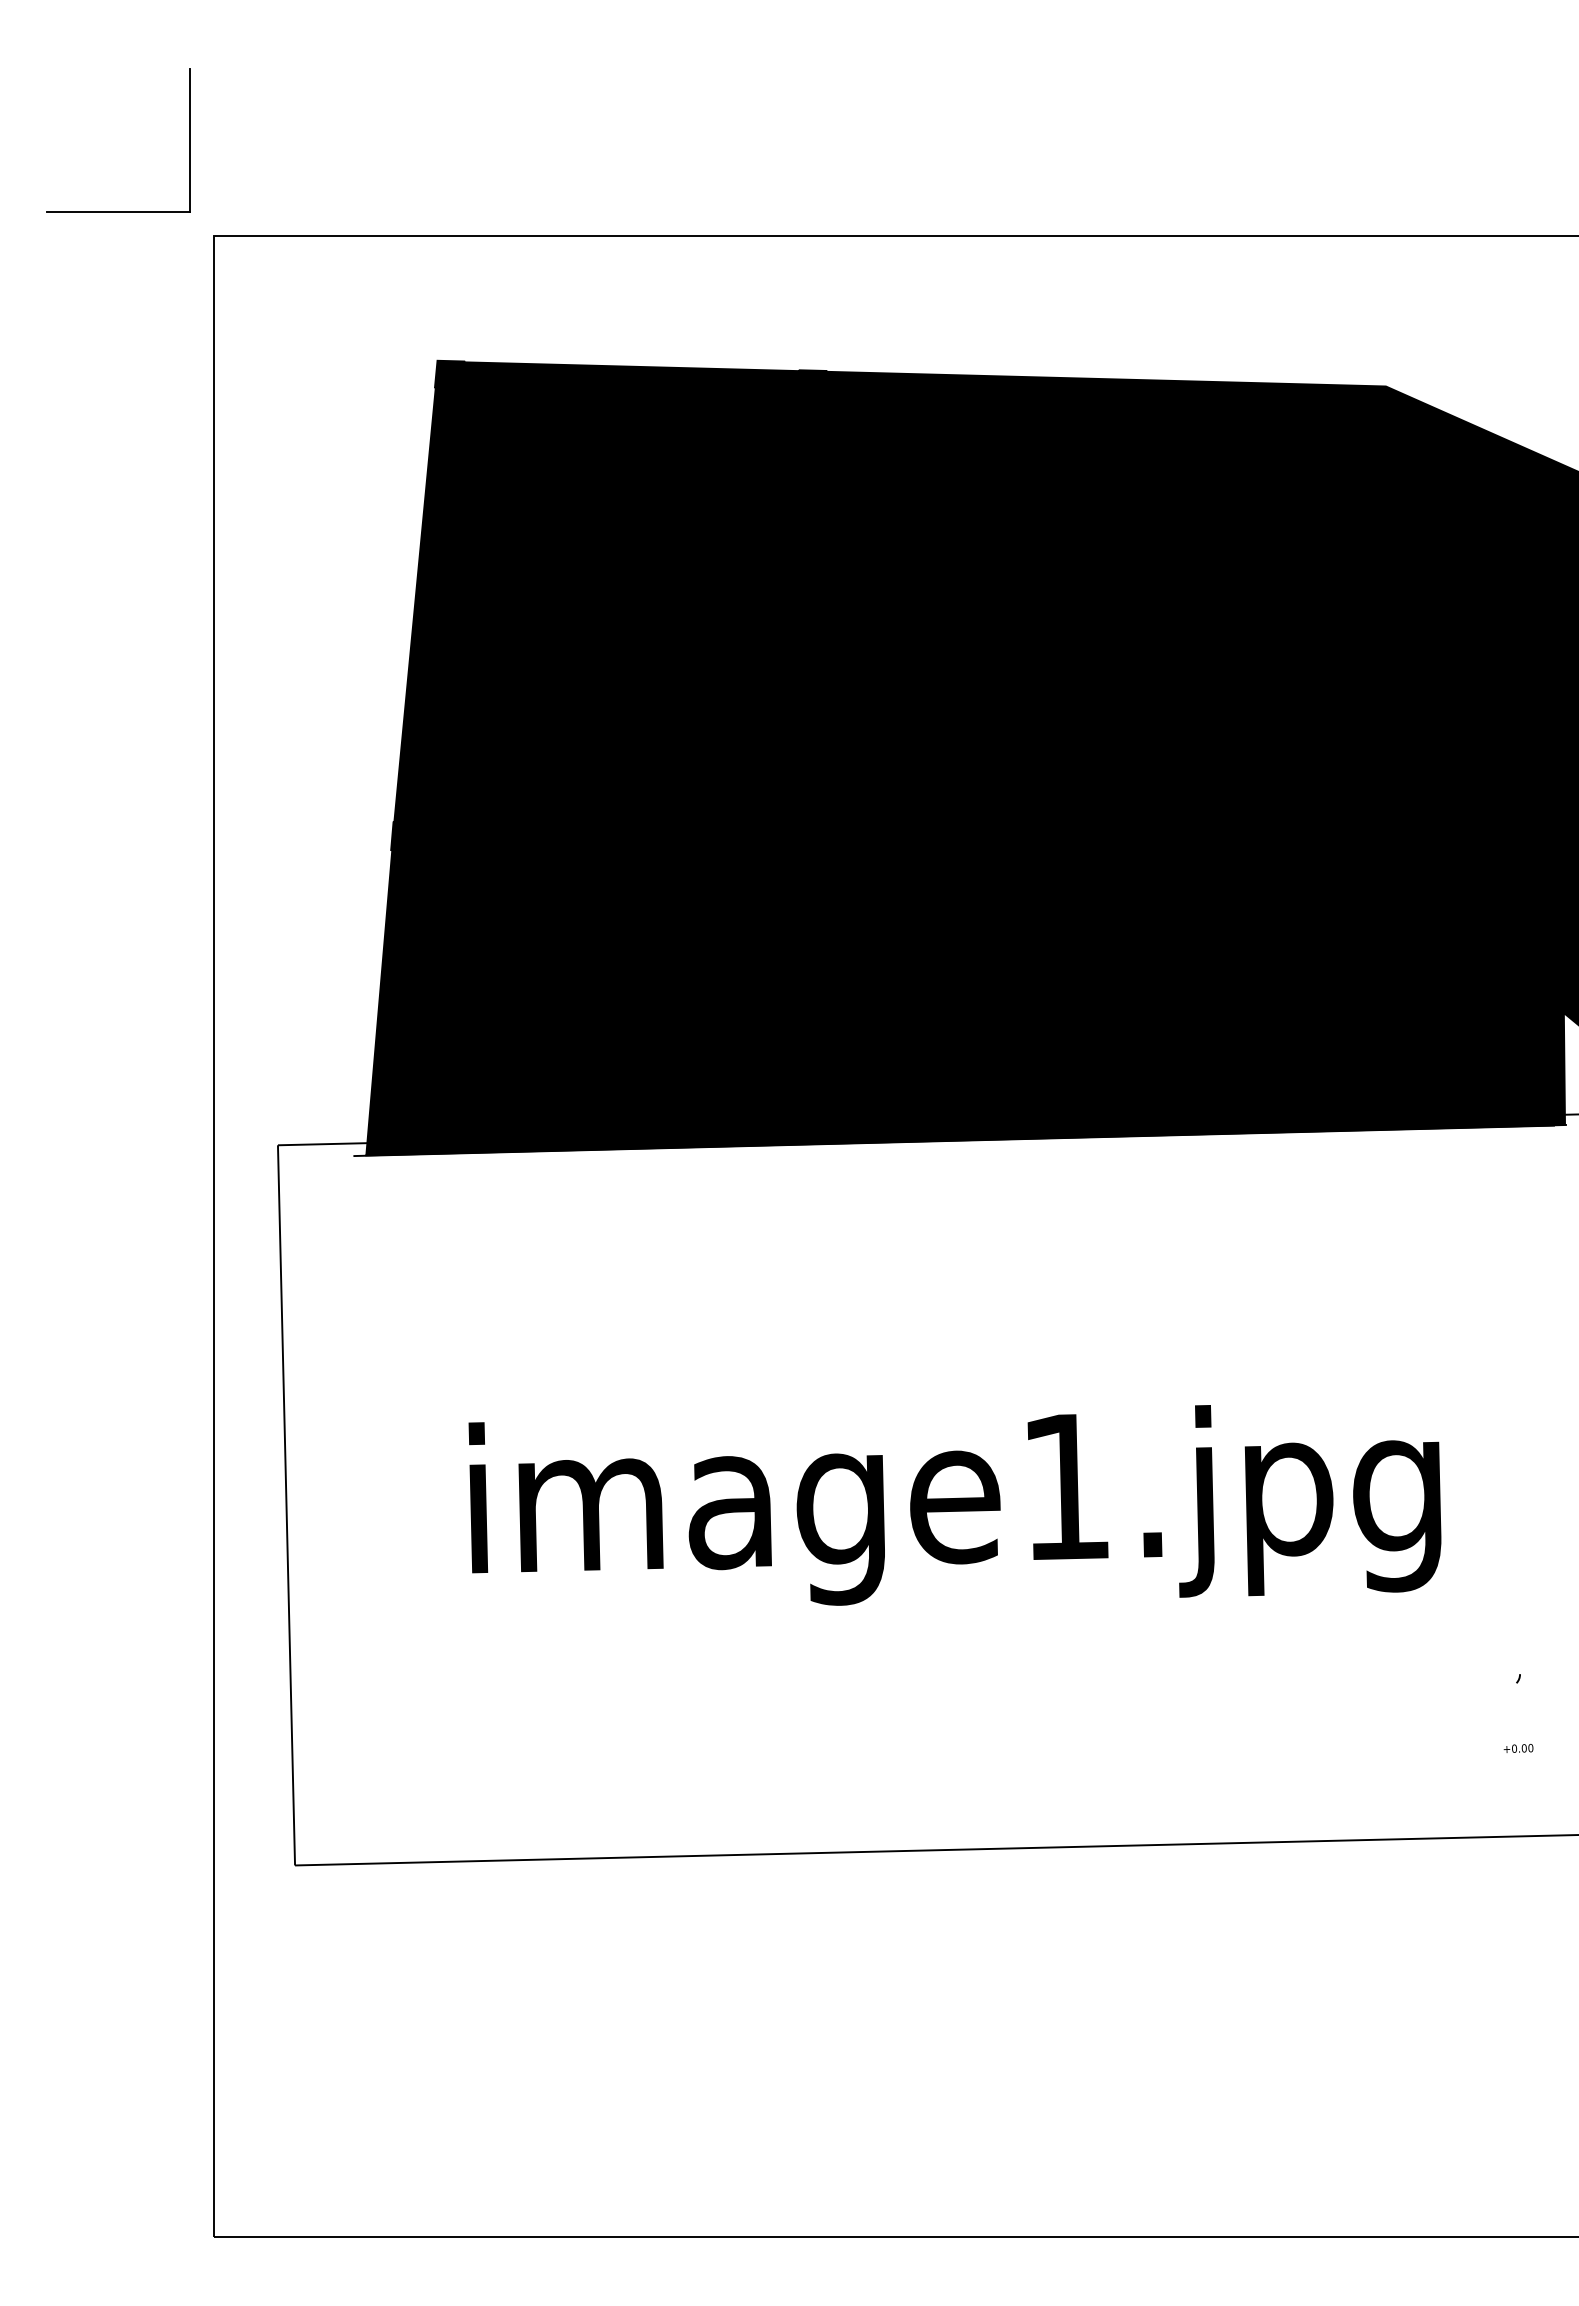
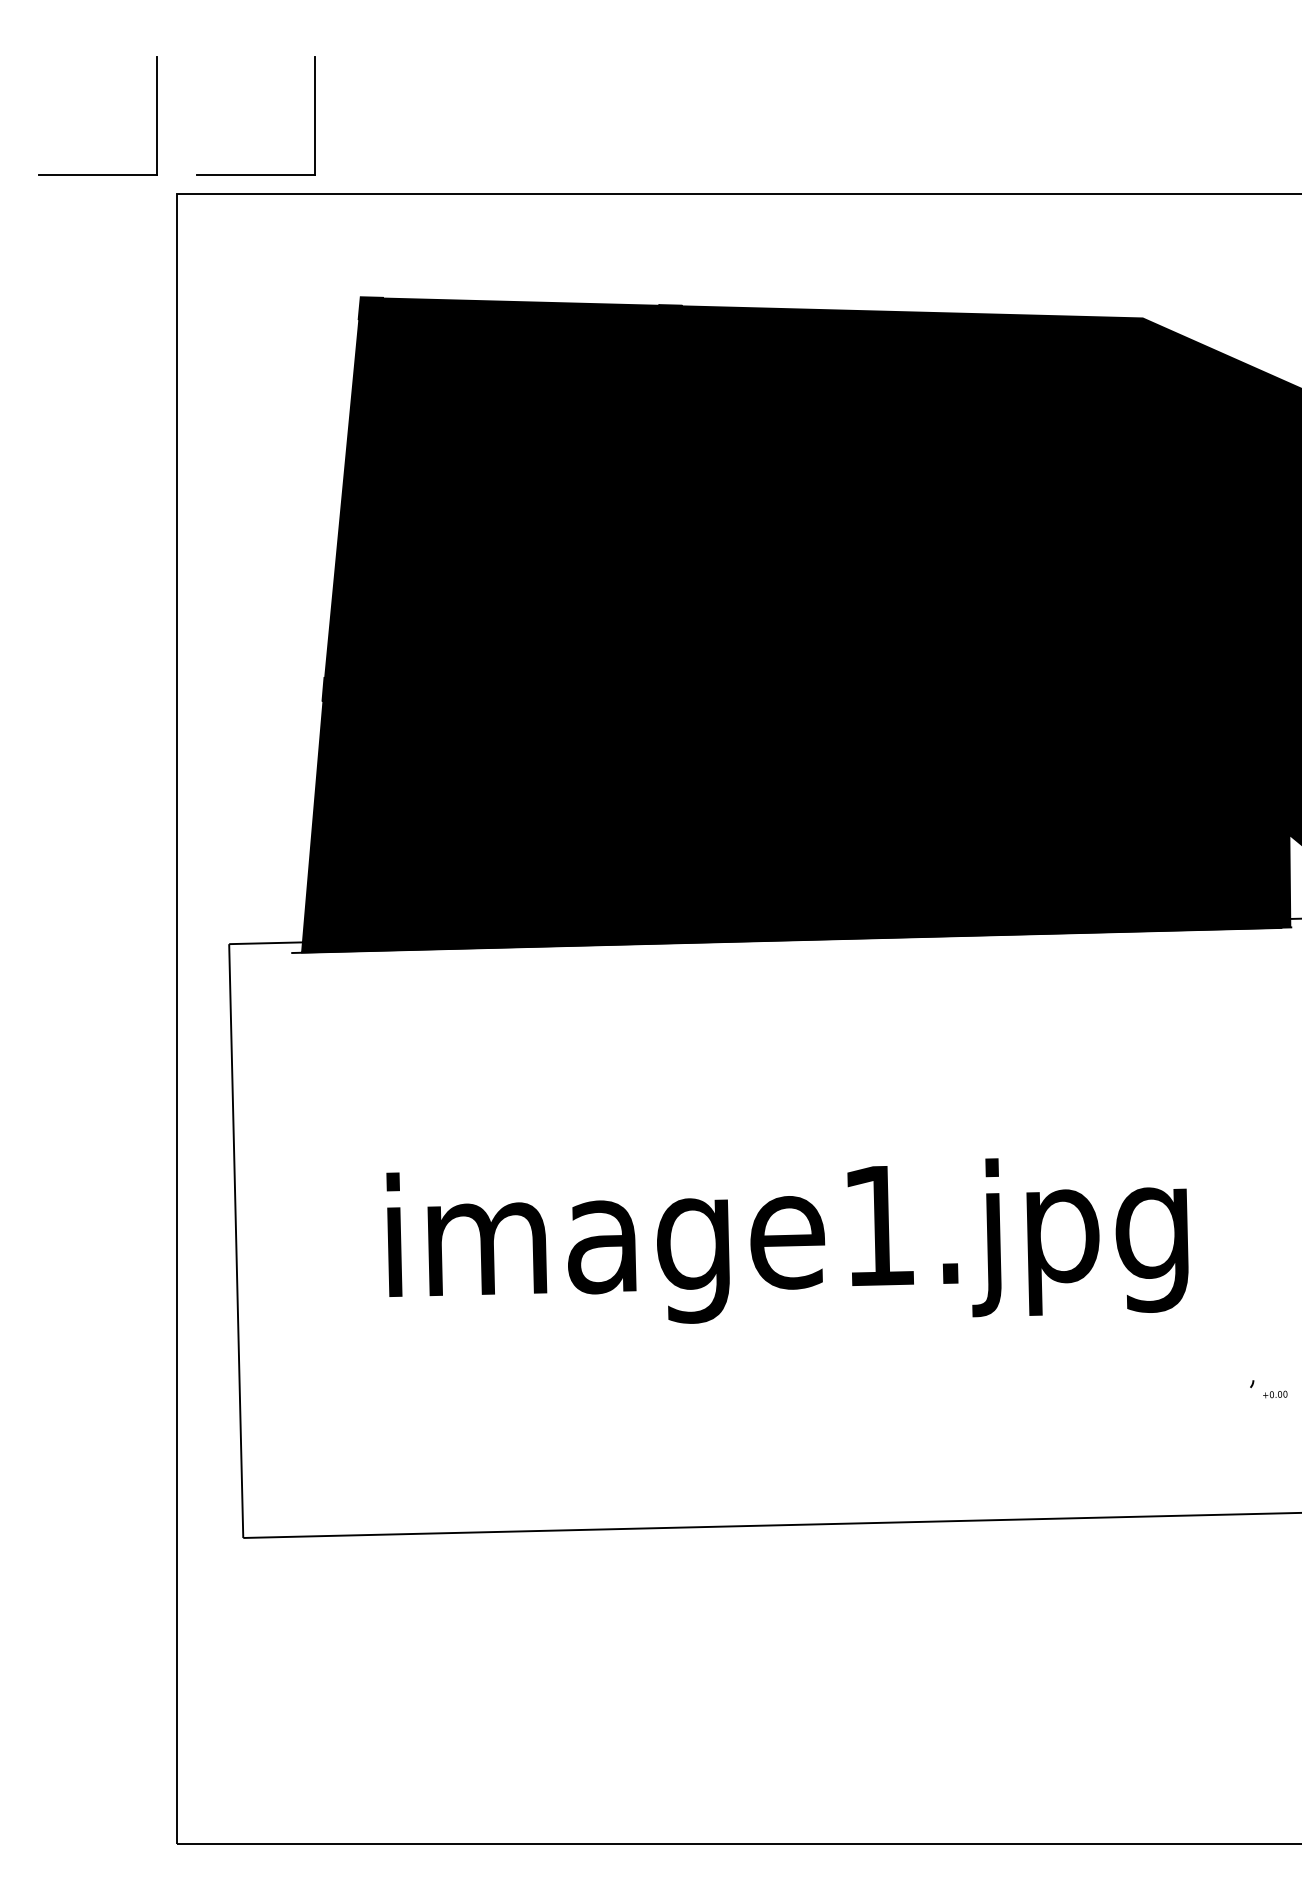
part: (381, 140) -> (314, 115), added
text: (1518, 1748) -> (1275, 1394), moved

